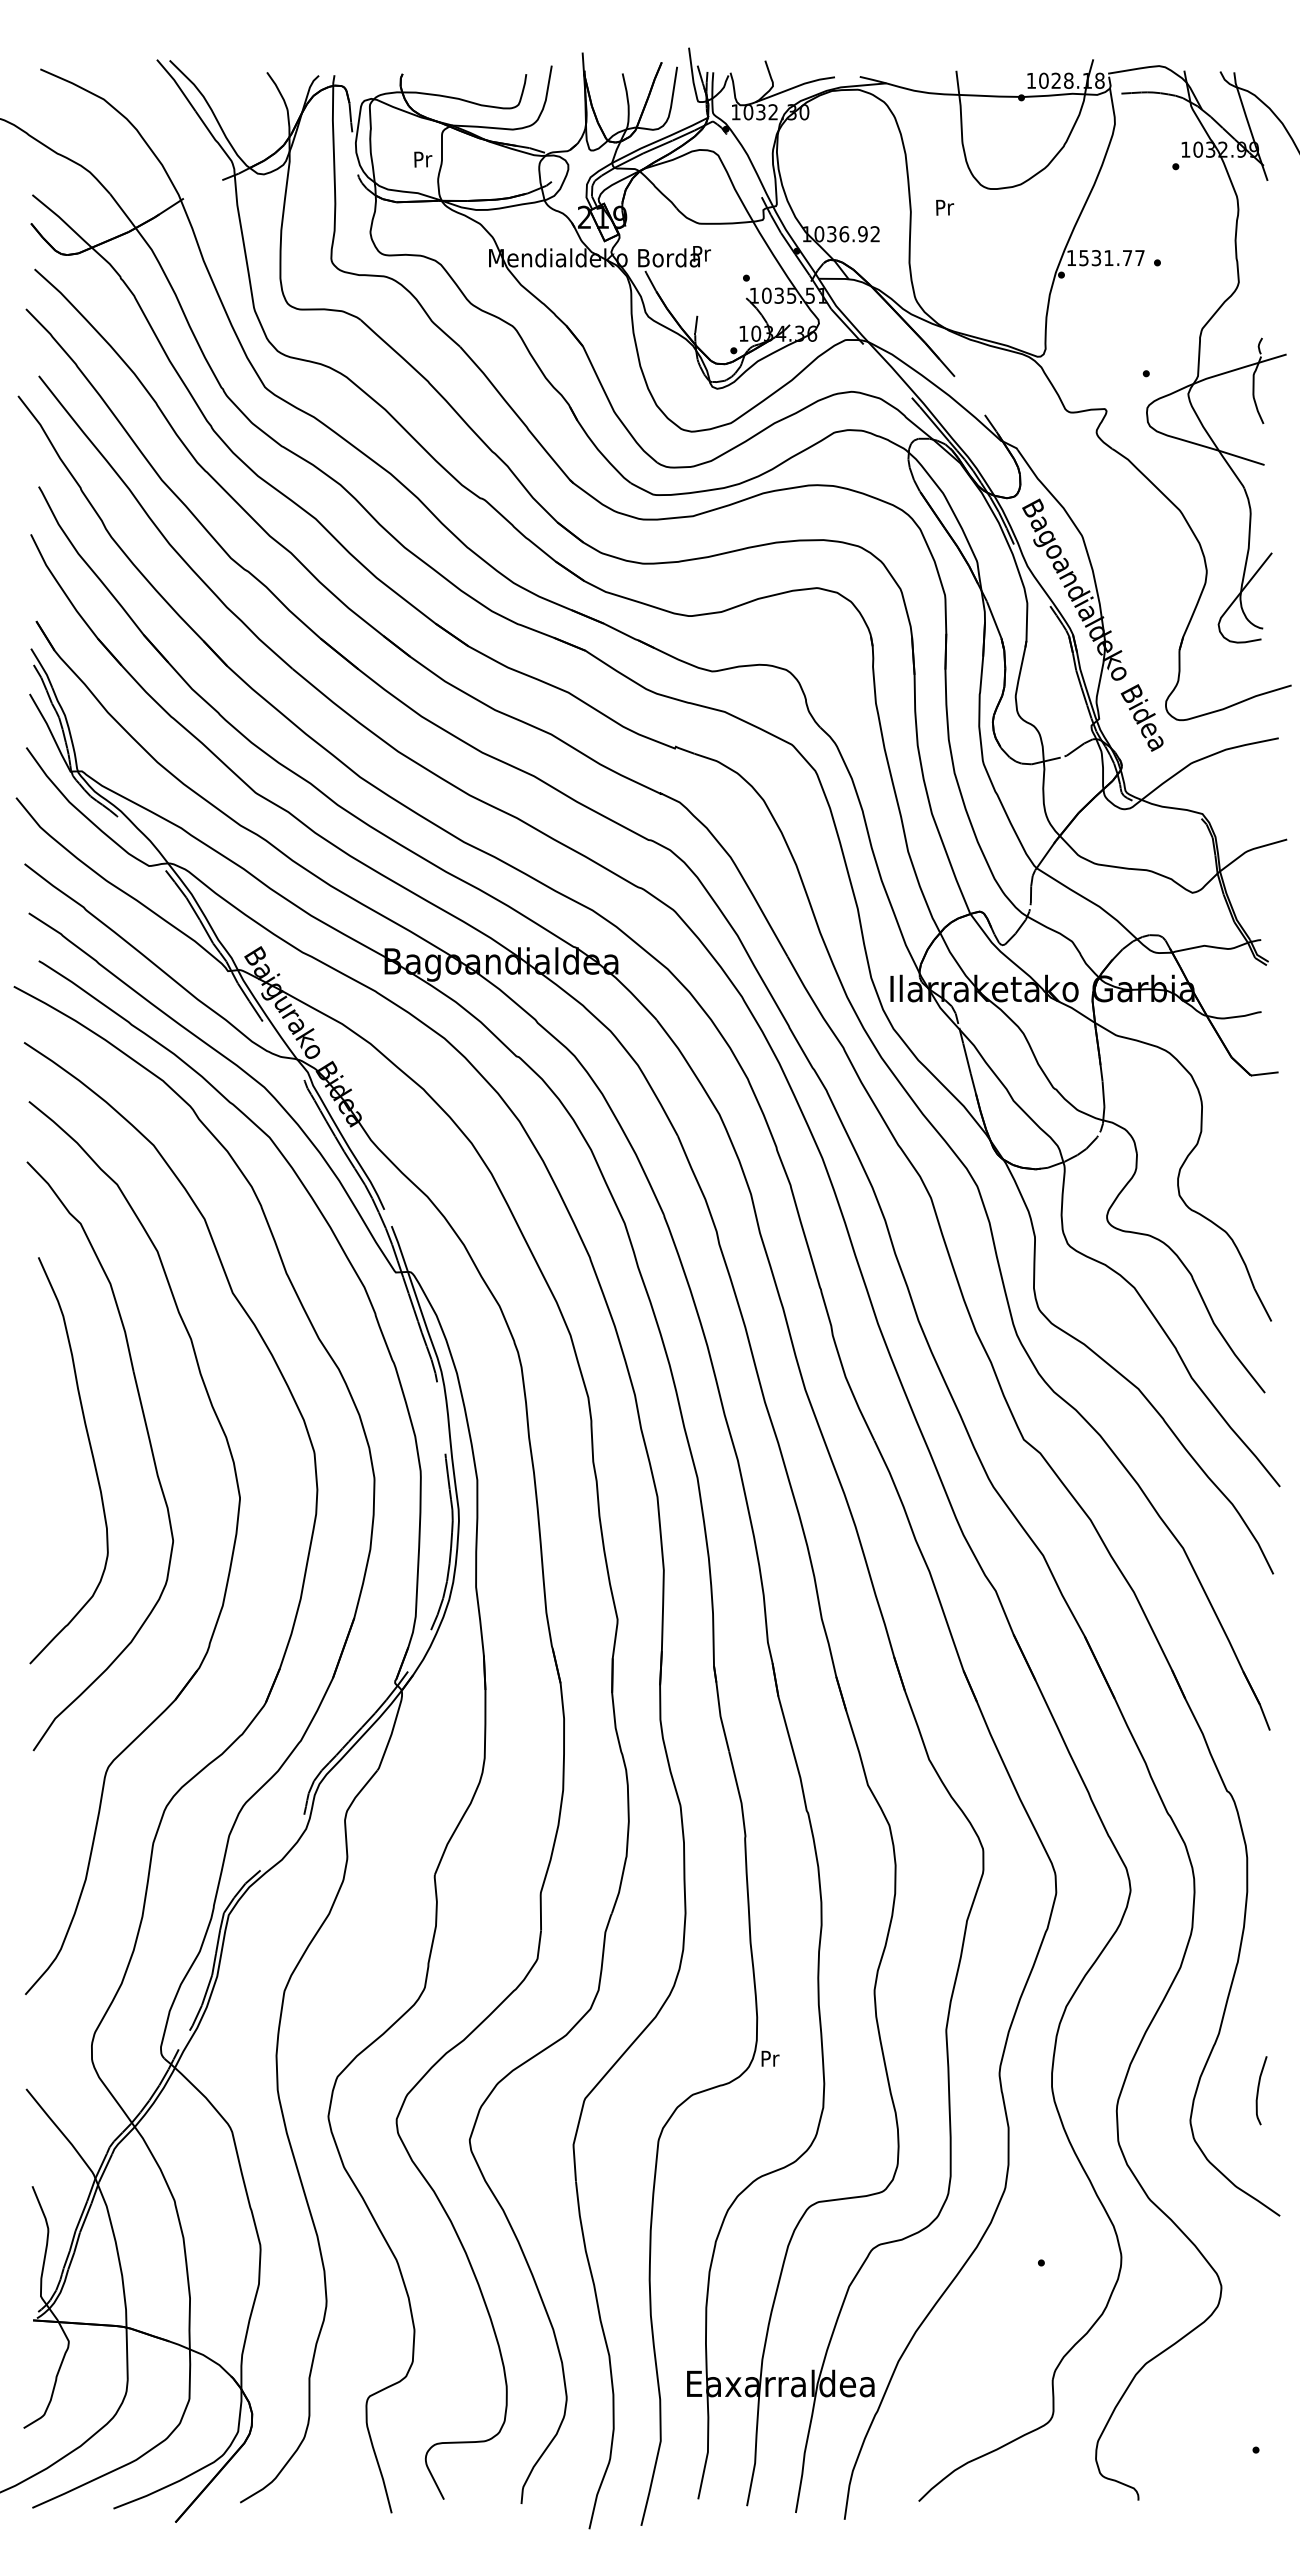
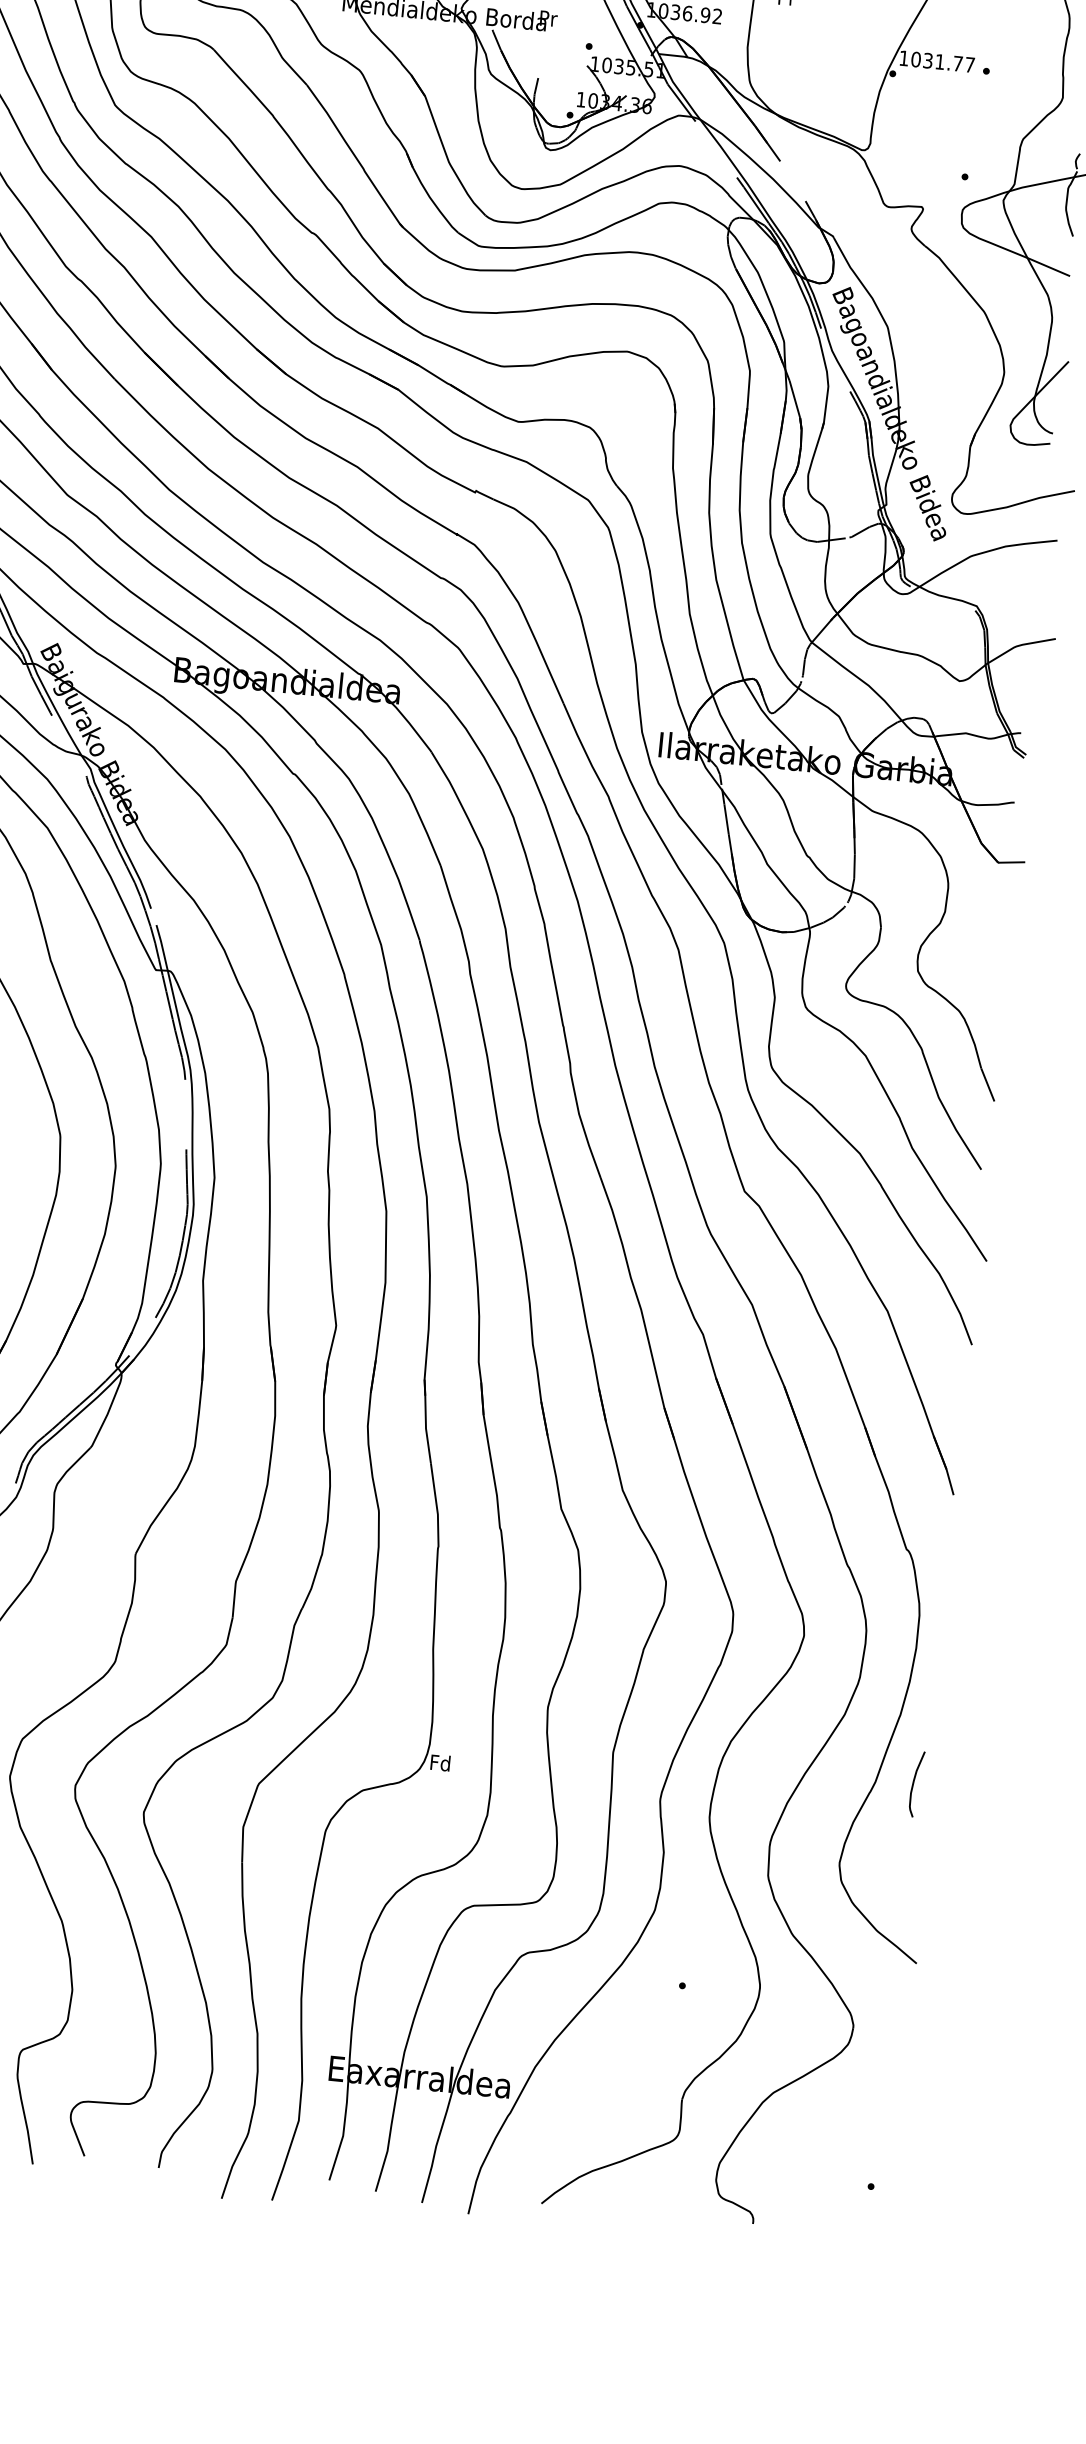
text: (1083, 258) -> (915, 59), 1531.77 -> 1031.77
text: (769, 2058) -> (440, 1762), Pr -> Fd
curve: (1259, 2088) -> (914, 1781), moved

